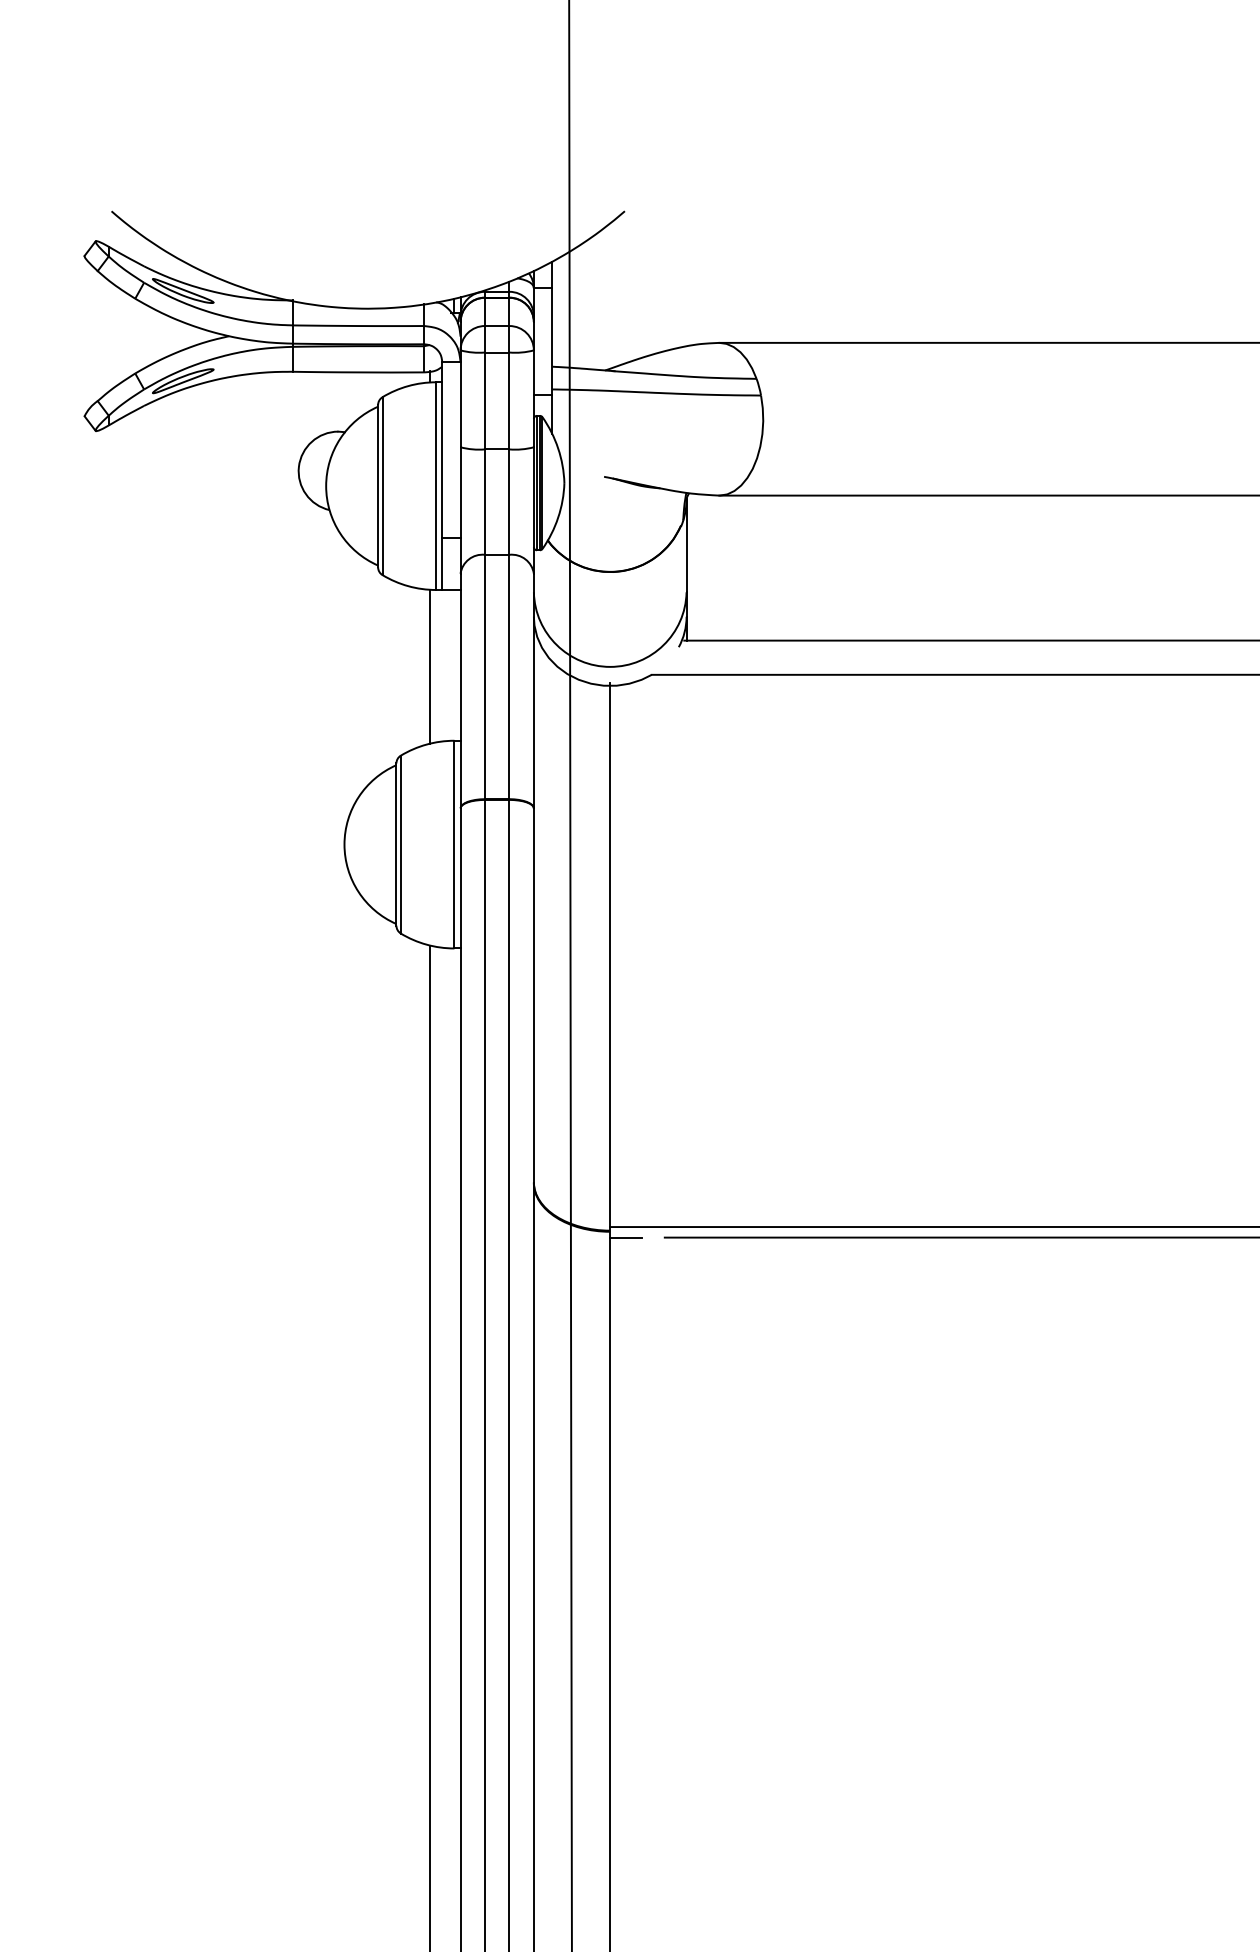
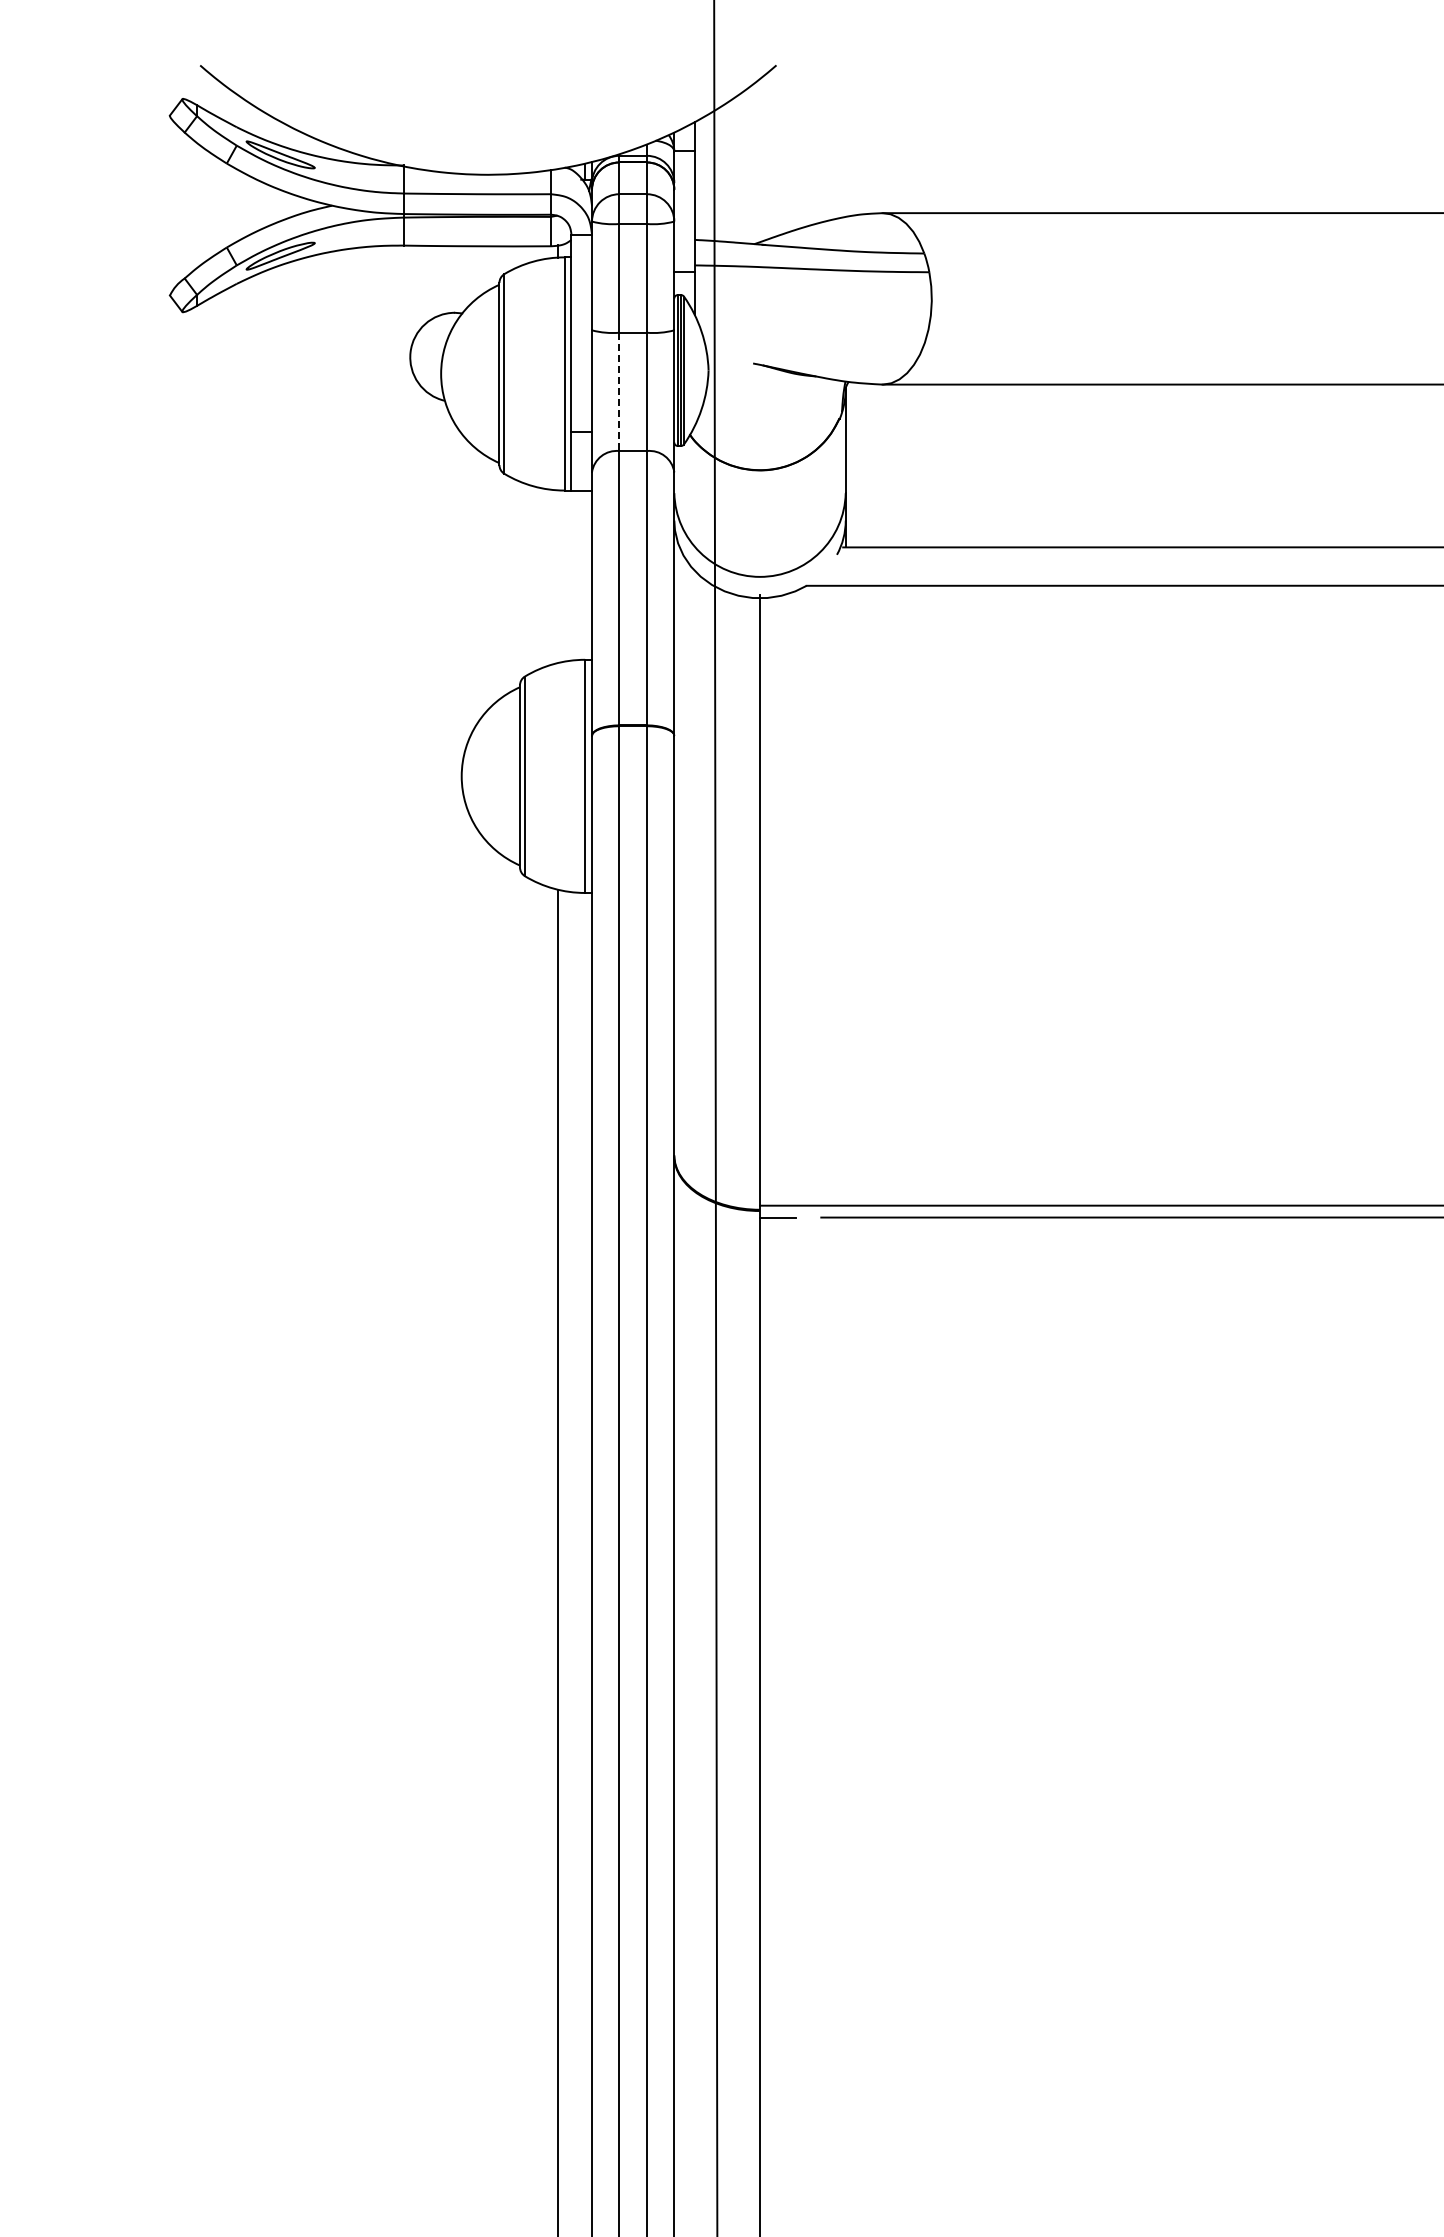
line: (485, 502) -> (619, 392), solid -> dashed
line: (429, 666) -> (557, 576), removed

